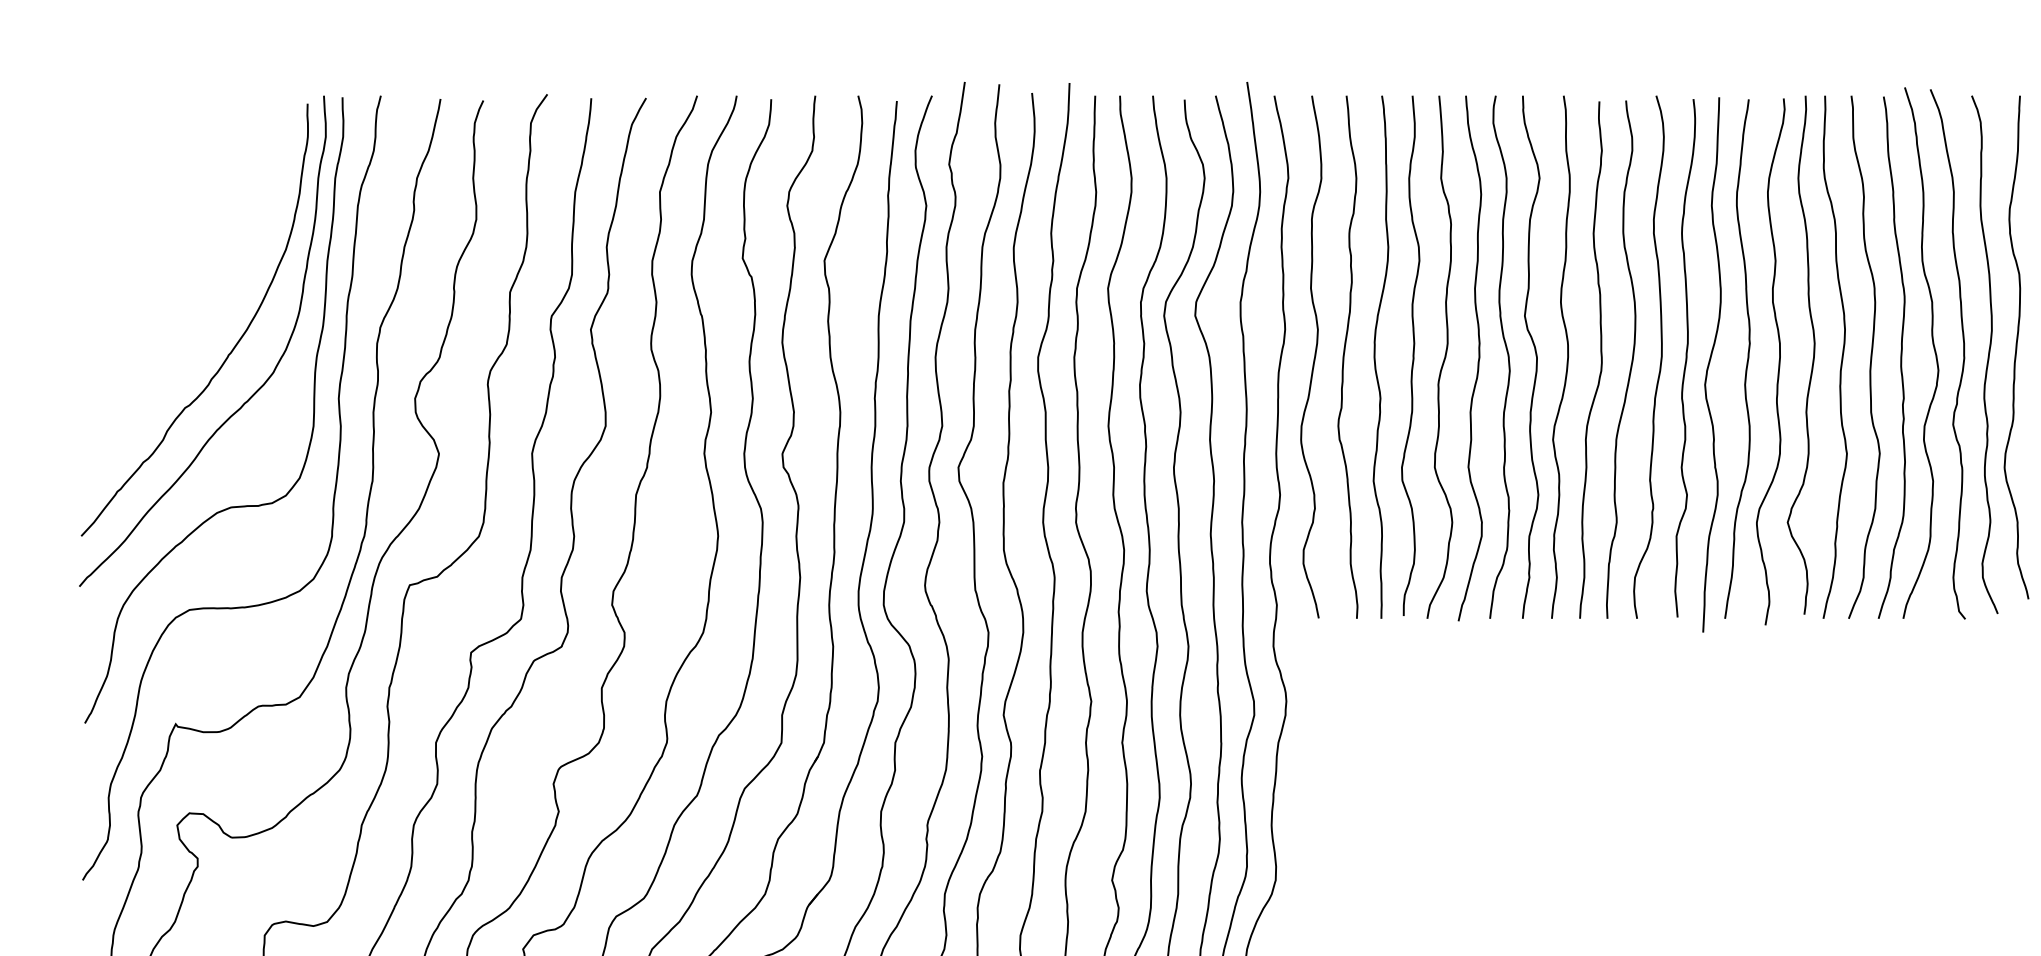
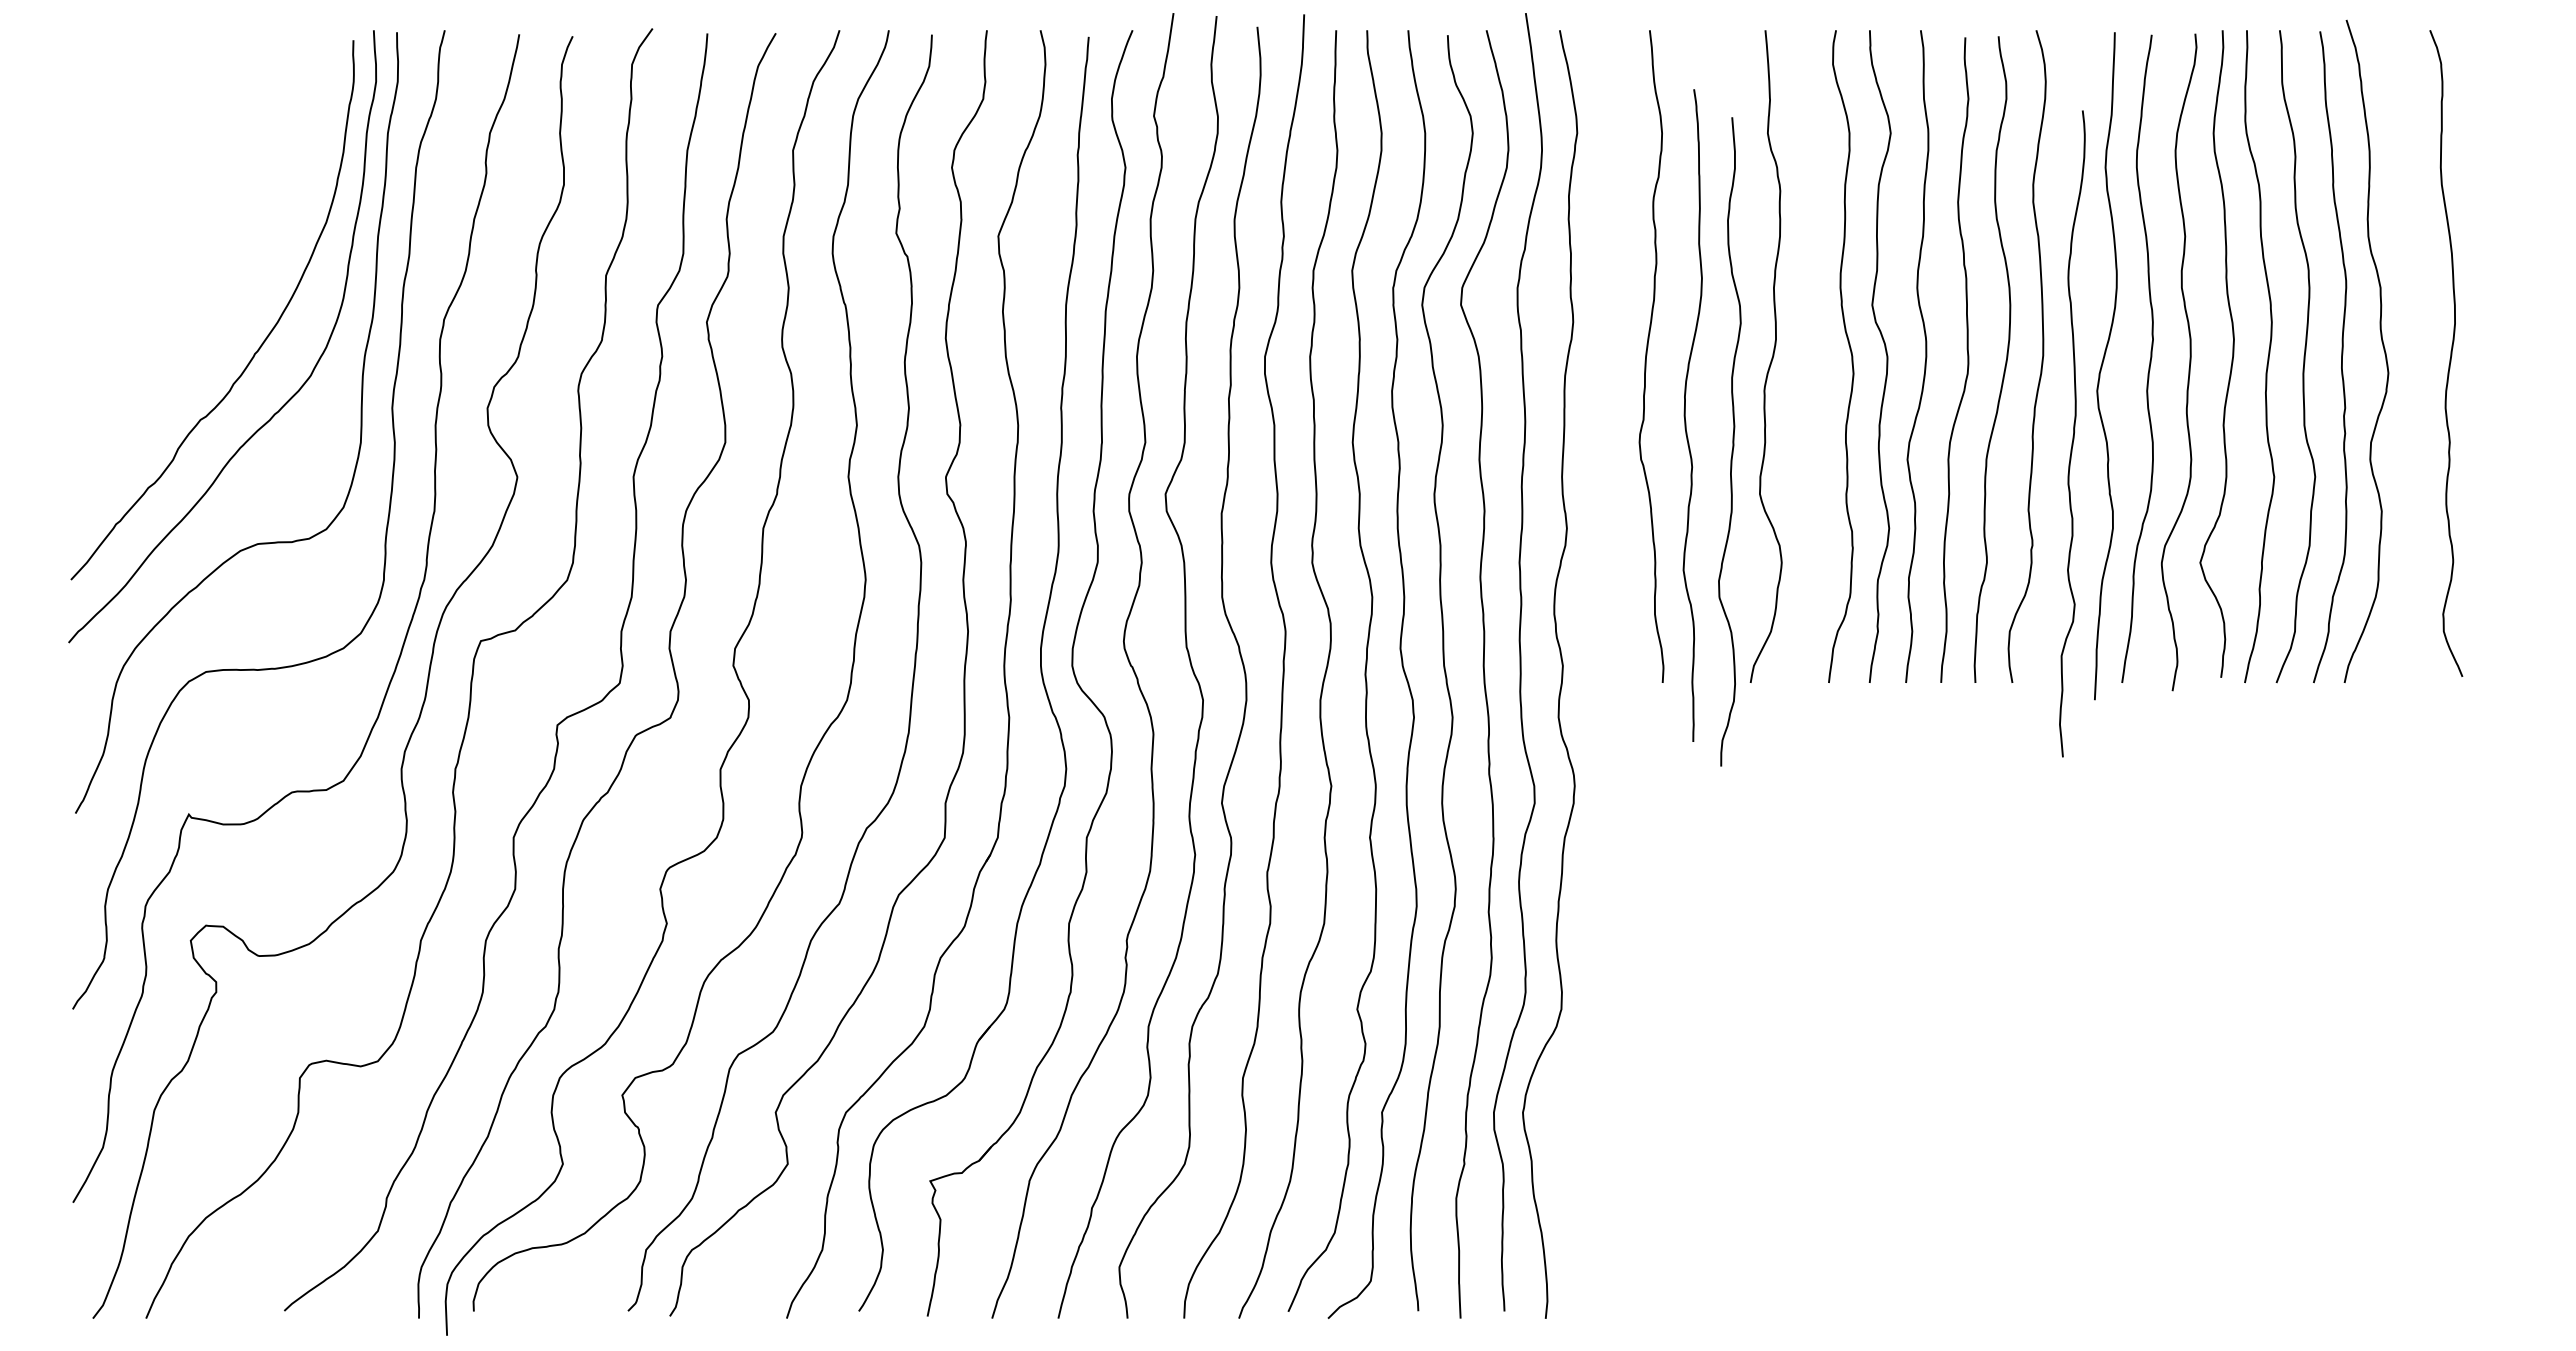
curve: (2016, 347) -> (2485, 344), removed
curve: (1963, 353) -> (2419, 352), removed
curve: (1412, 355) -> (1732, 441), moved
curve: (1314, 357) -> (1609, 356), removed
curve: (1375, 357) -> (1685, 415), moved
curve: (1686, 357) -> (2073, 433), moved
curve: (1477, 361) -> (1813, 362), removed

